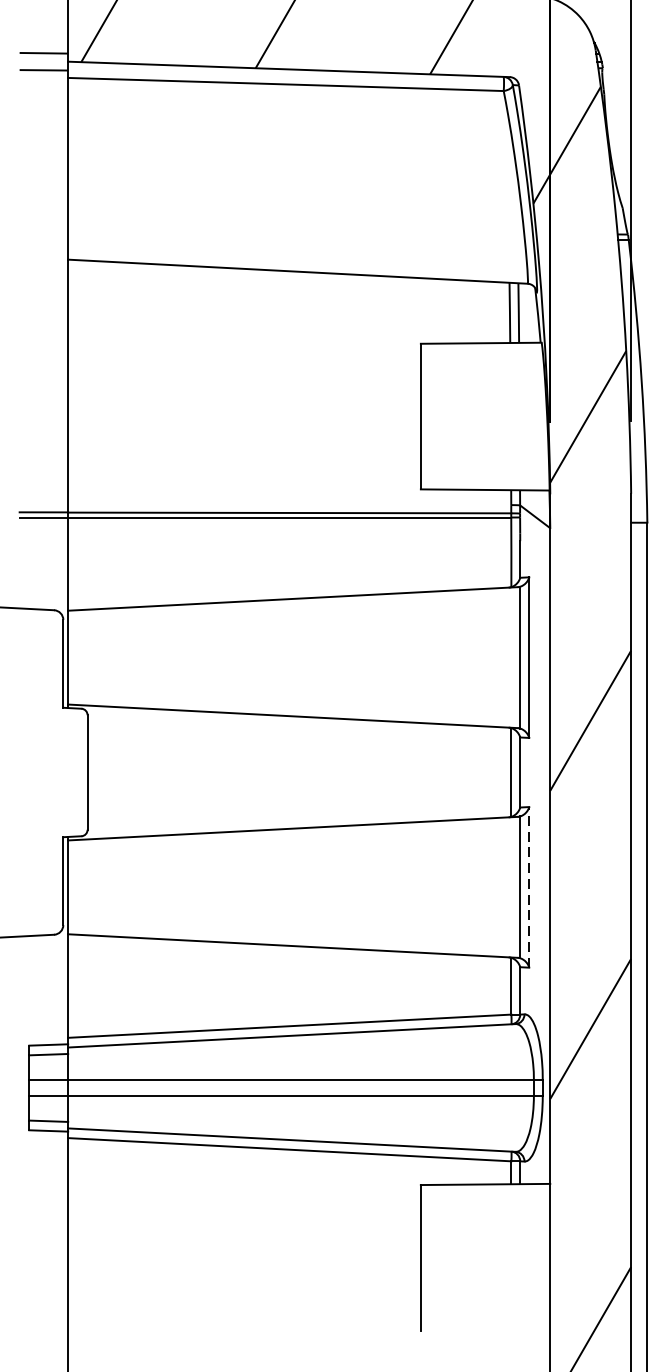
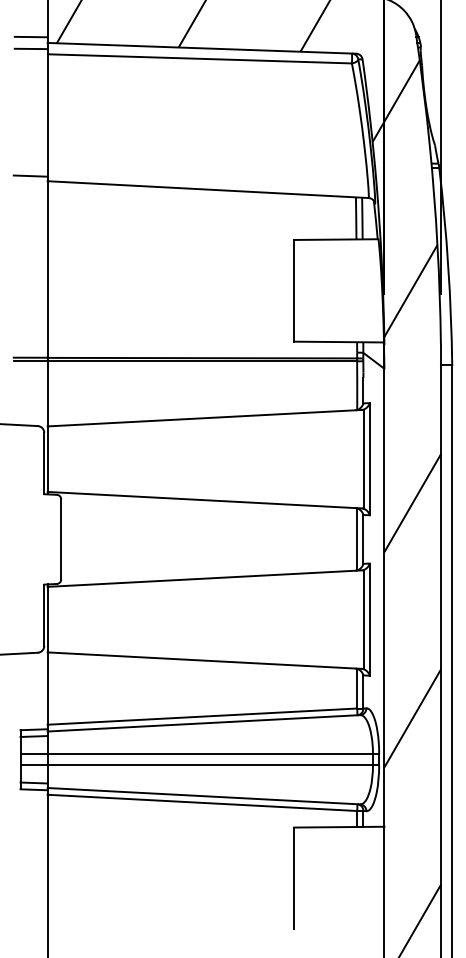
line: (43, 251) -> (30, 175), added
line: (528, 887) -> (369, 619), dashed -> solid

